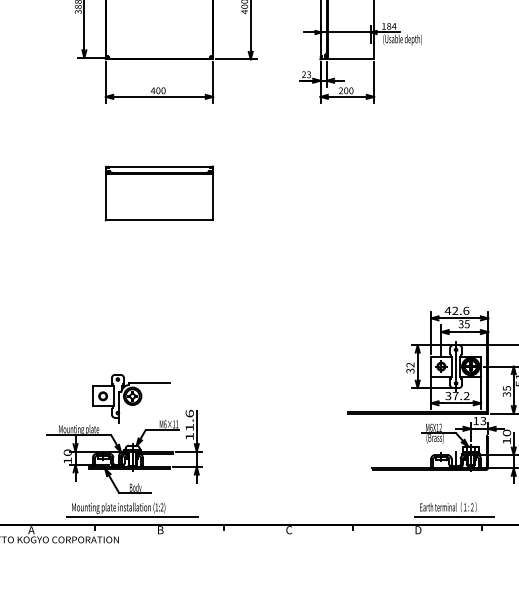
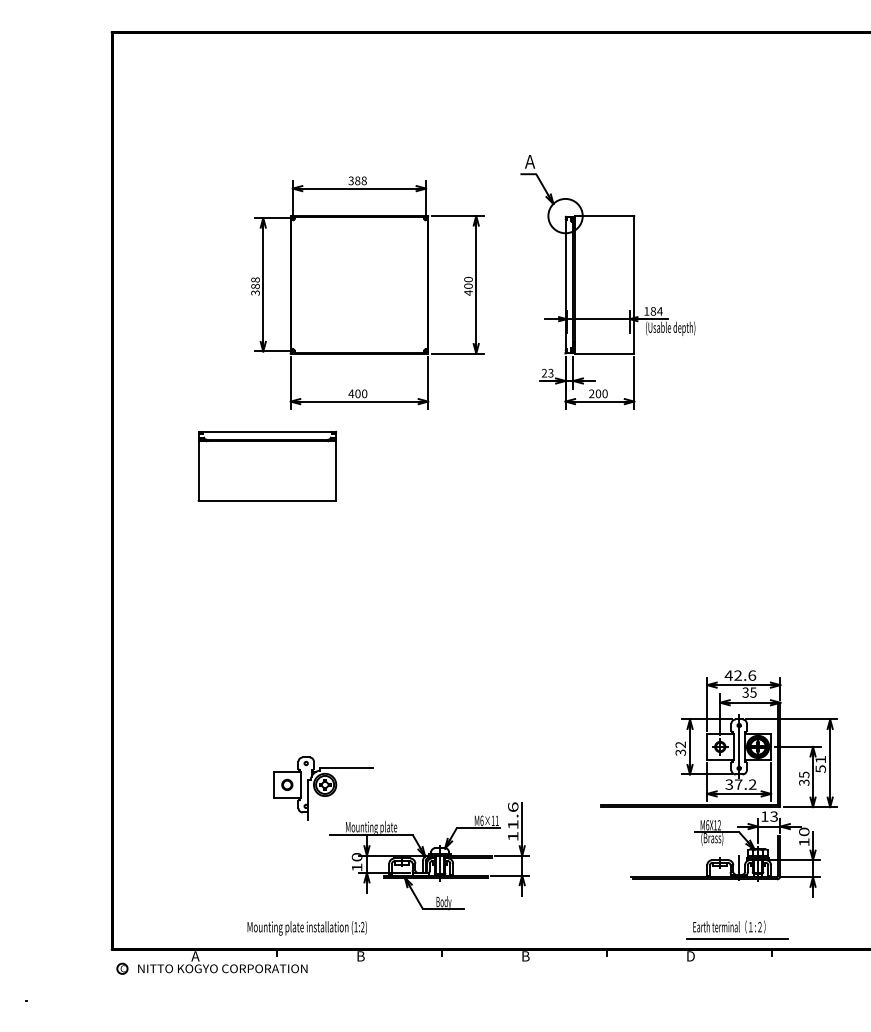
part: (159, 192) -> (267, 465), moved
part: (124, 452) -> (429, 856), moved
line: (132, 516) -> (324, 938), removed
text: (289, 530) -> (525, 956), C -> B

